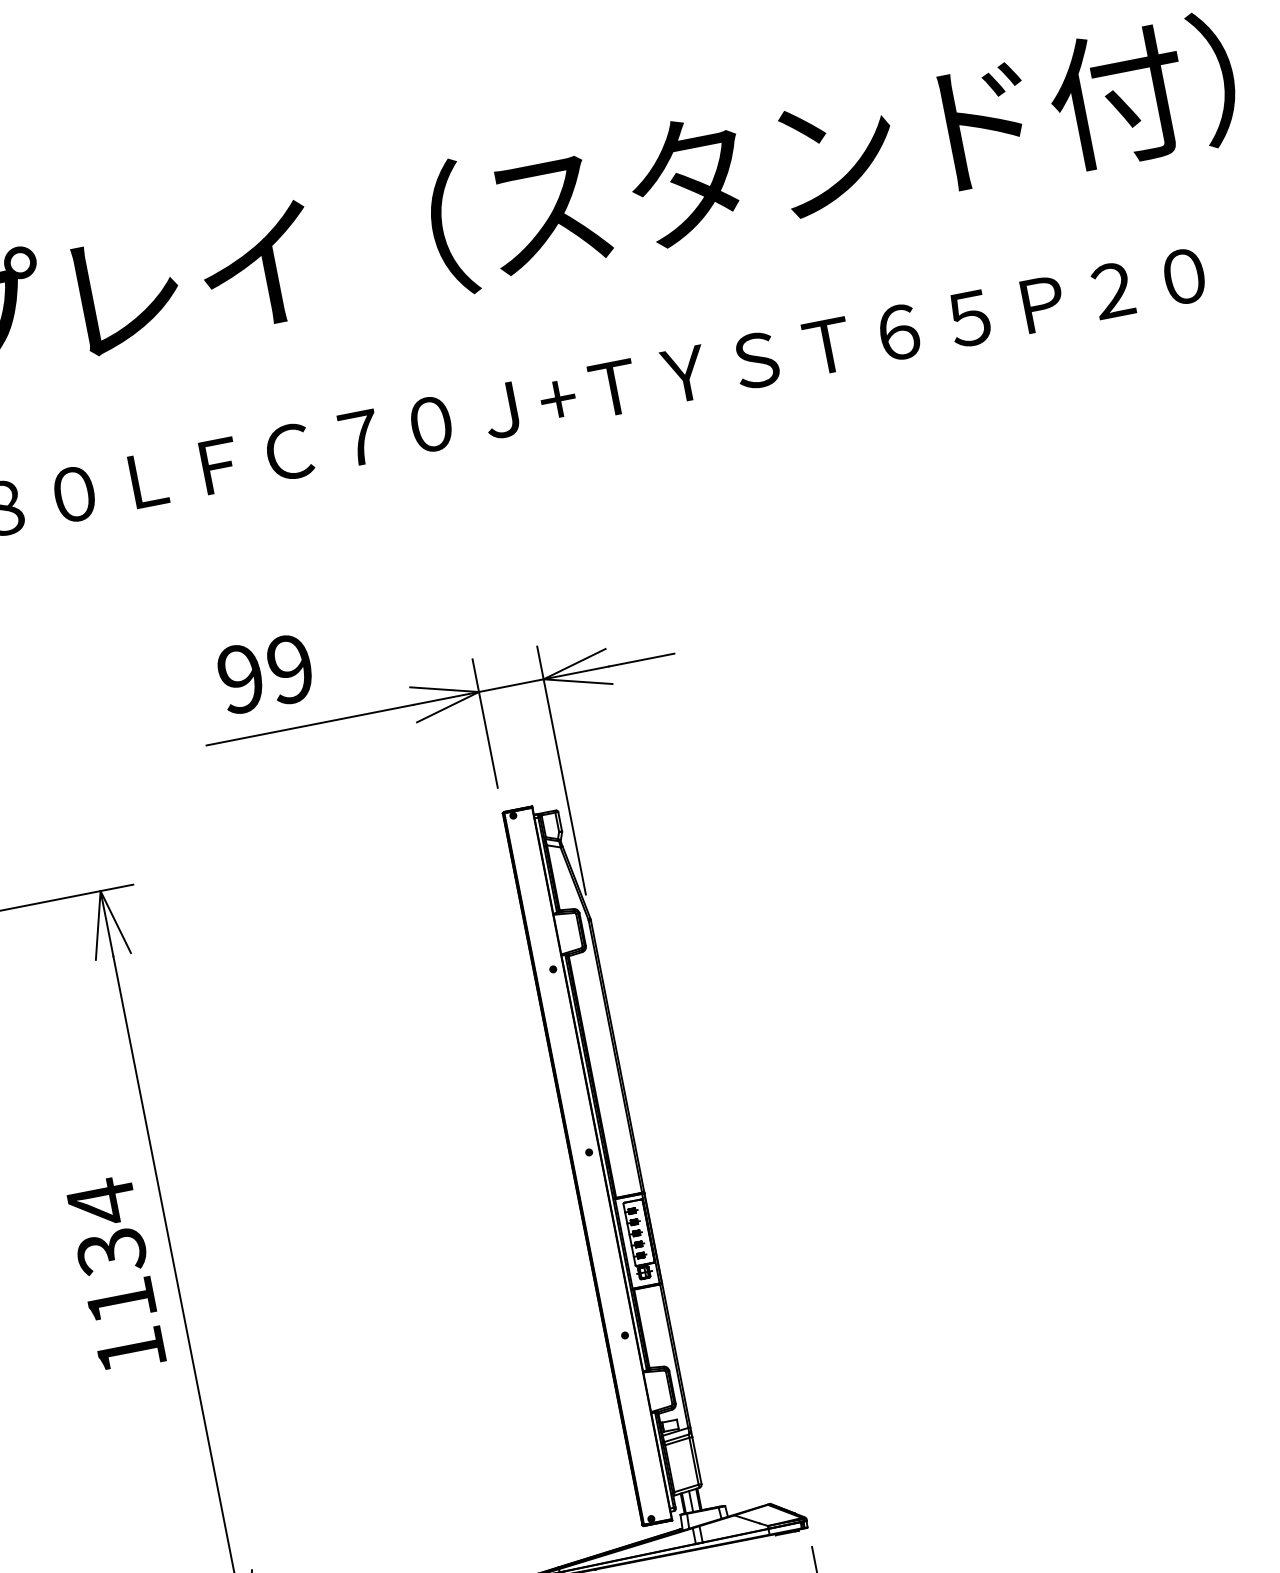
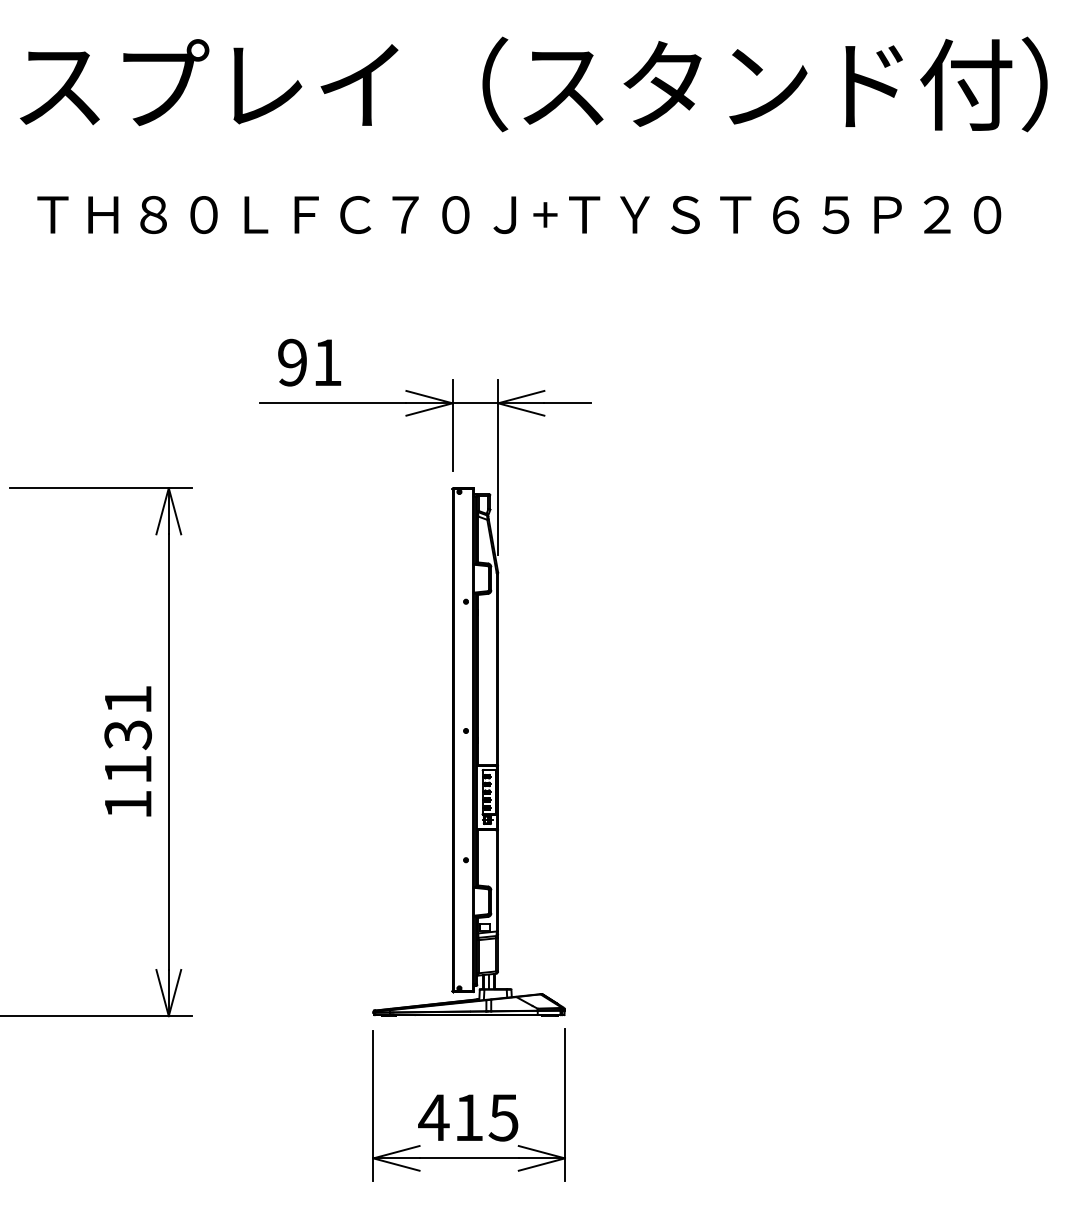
text: (290, 668) -> (327, 362), 99 -> 91
text: (102, 1201) -> (128, 699), 1134 -> 1131

